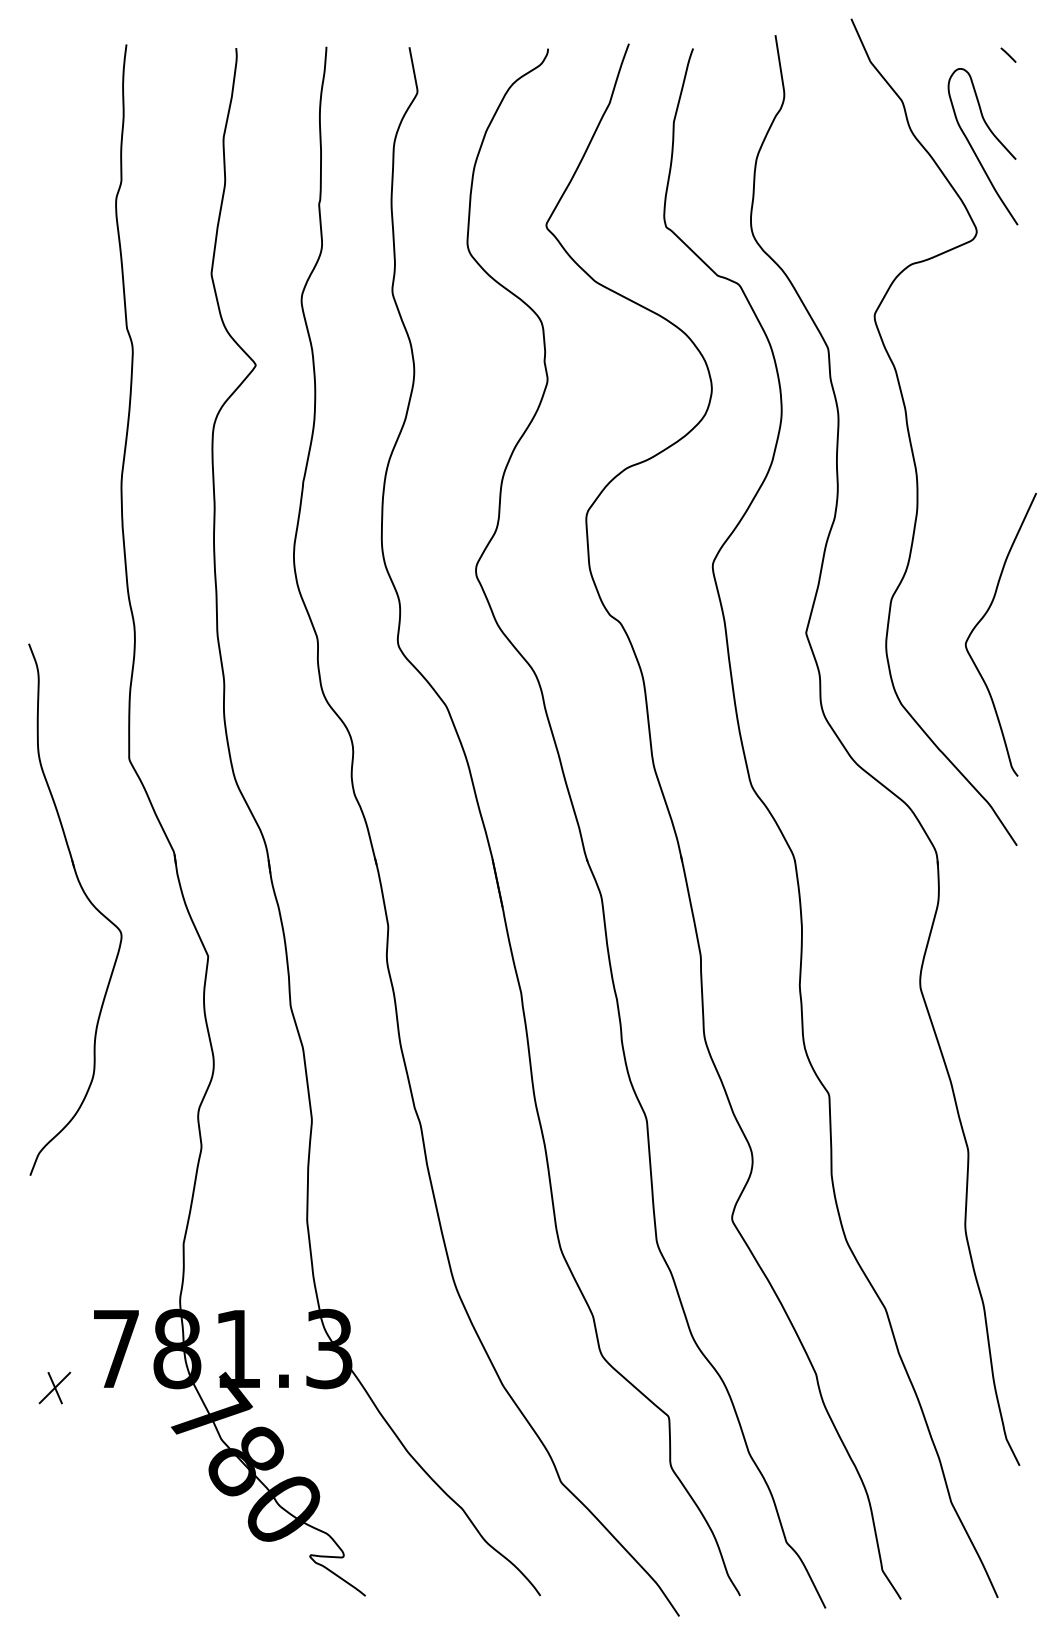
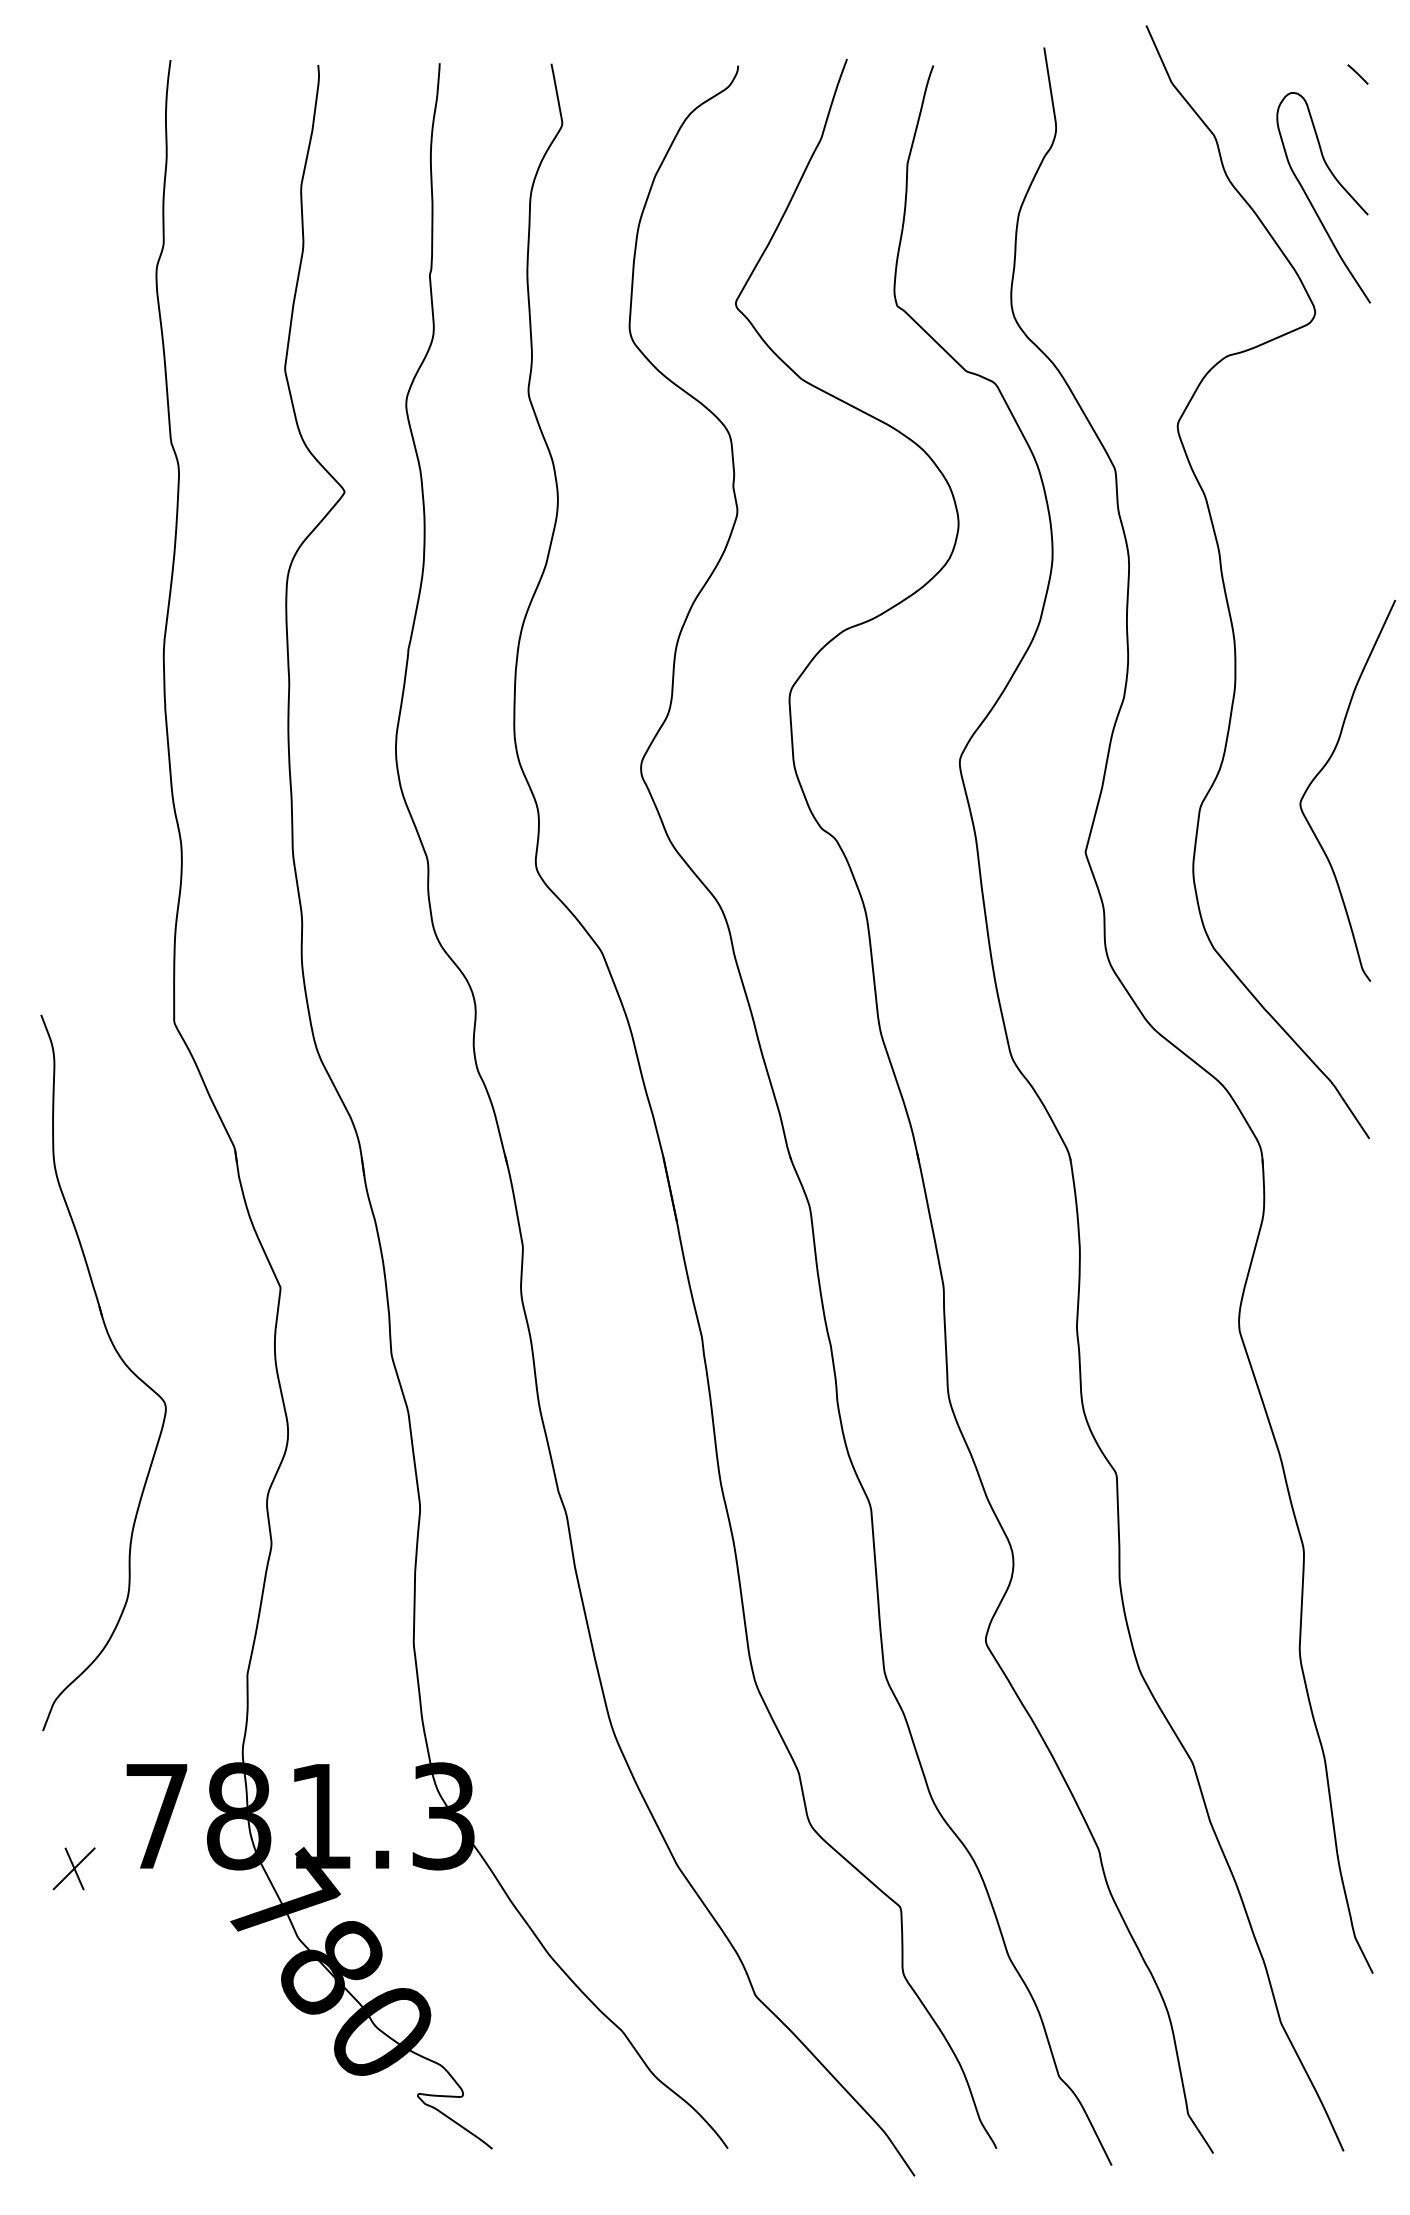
curve: (982, 618) -> (1323, 769), moved
part: (87, 899) -> (120, 1359), moved

